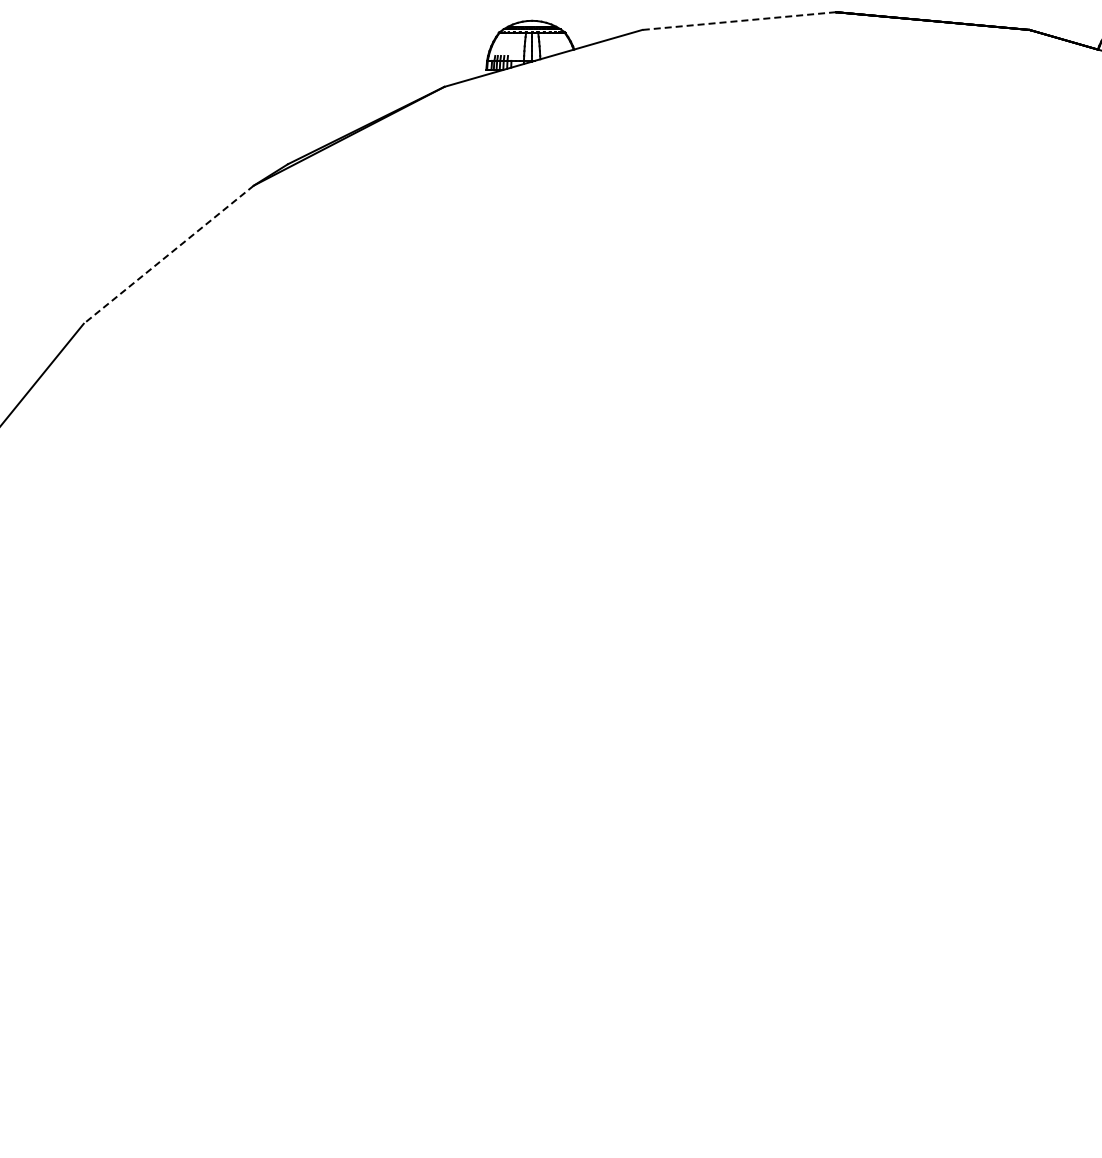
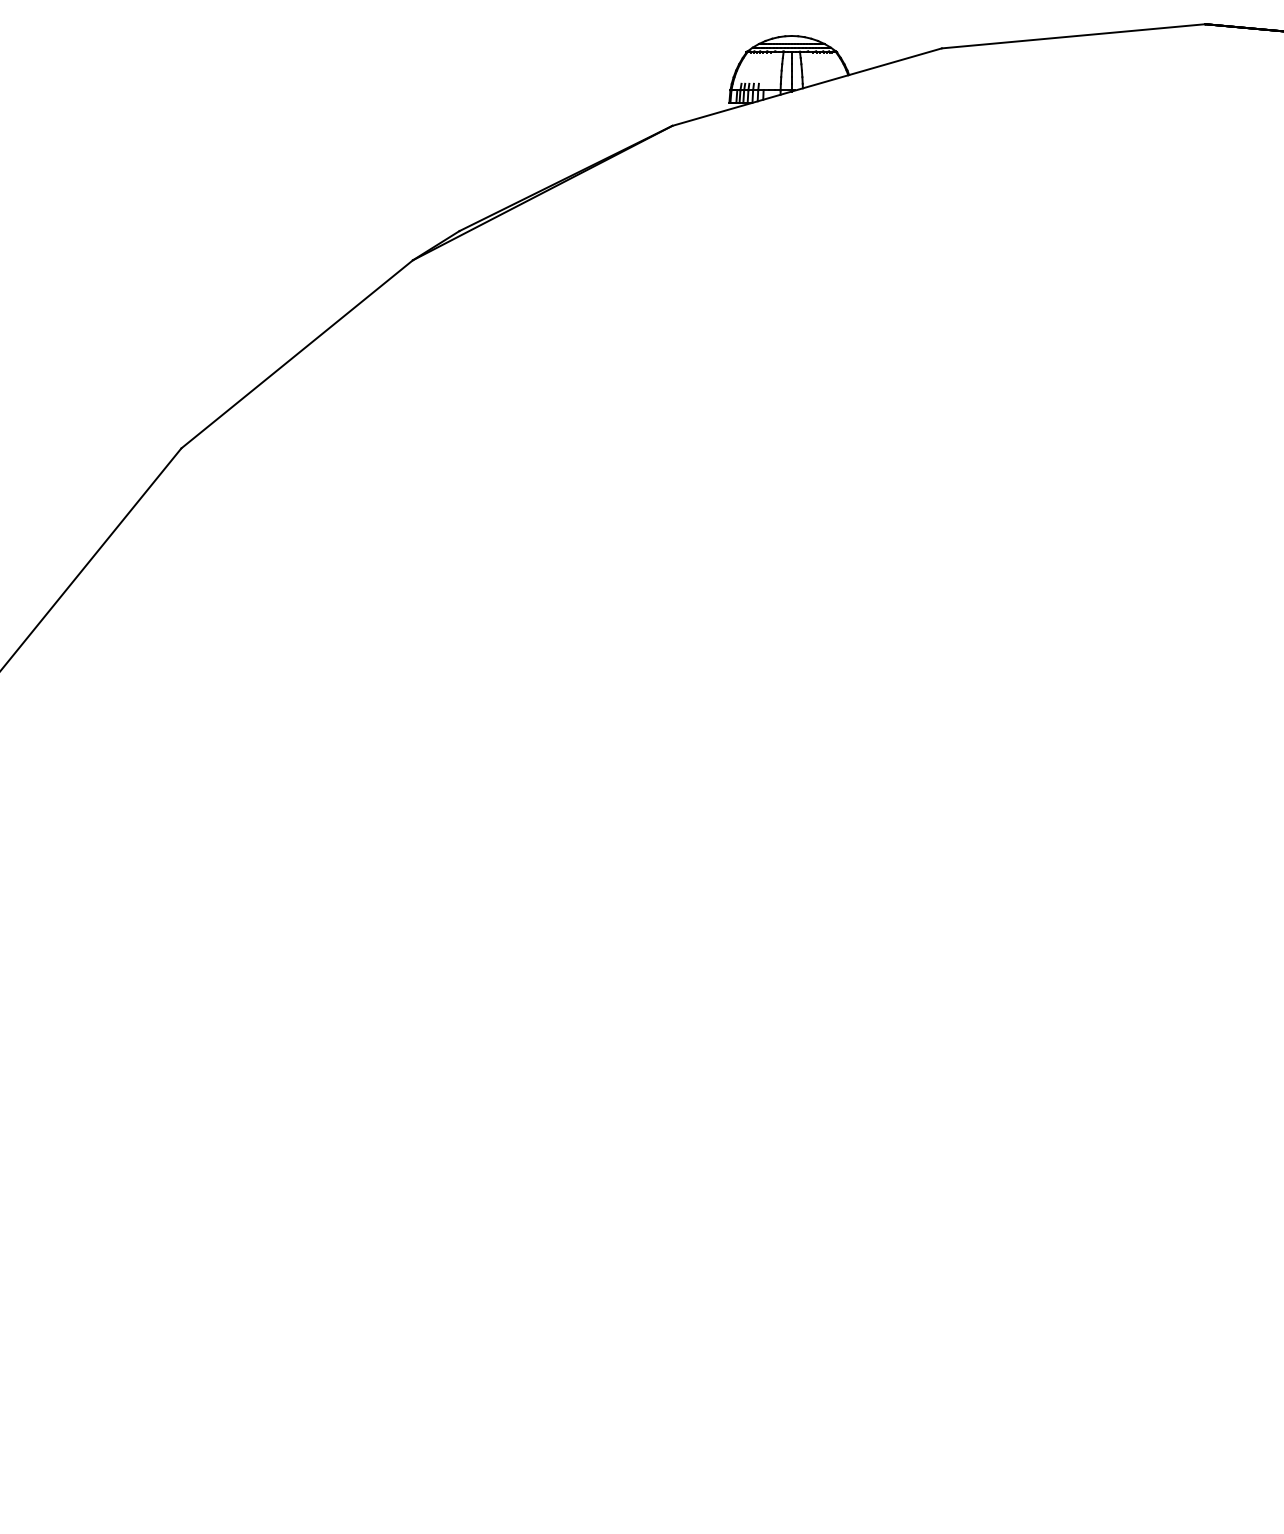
line: (738, 21) -> (1072, 36), dashed -> solid
line: (168, 254) -> (296, 354), dashed -> solid

